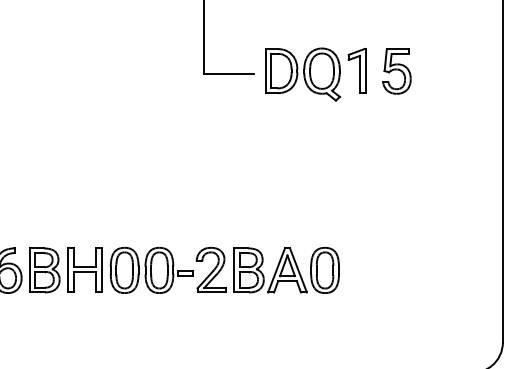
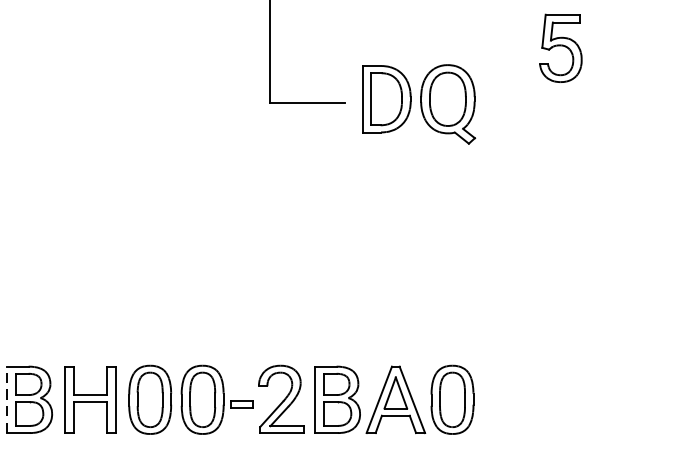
part: (356, 70) -> (499, 98), removed
part: (396, 71) -> (560, 48), moved
line: (29, 269) -> (6, 398), solid -> dashed

